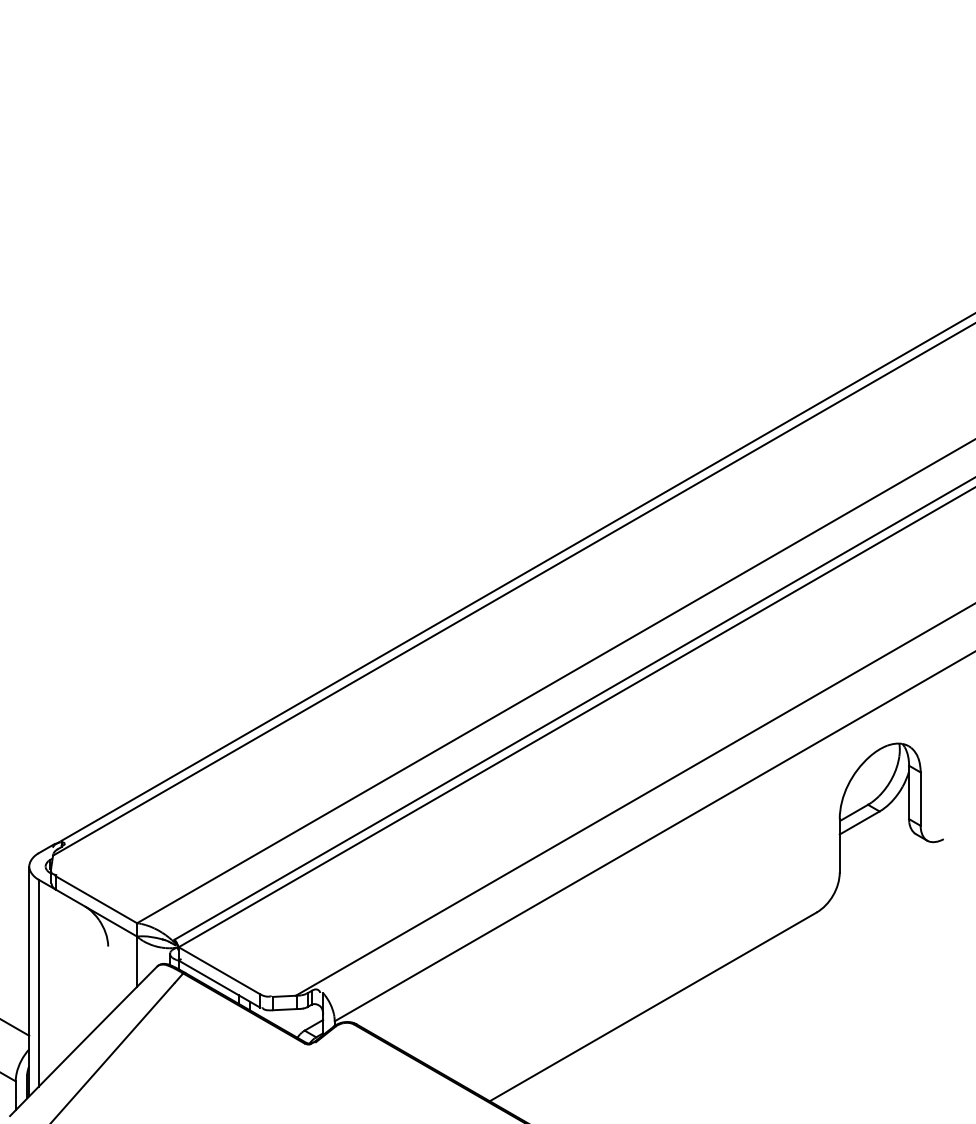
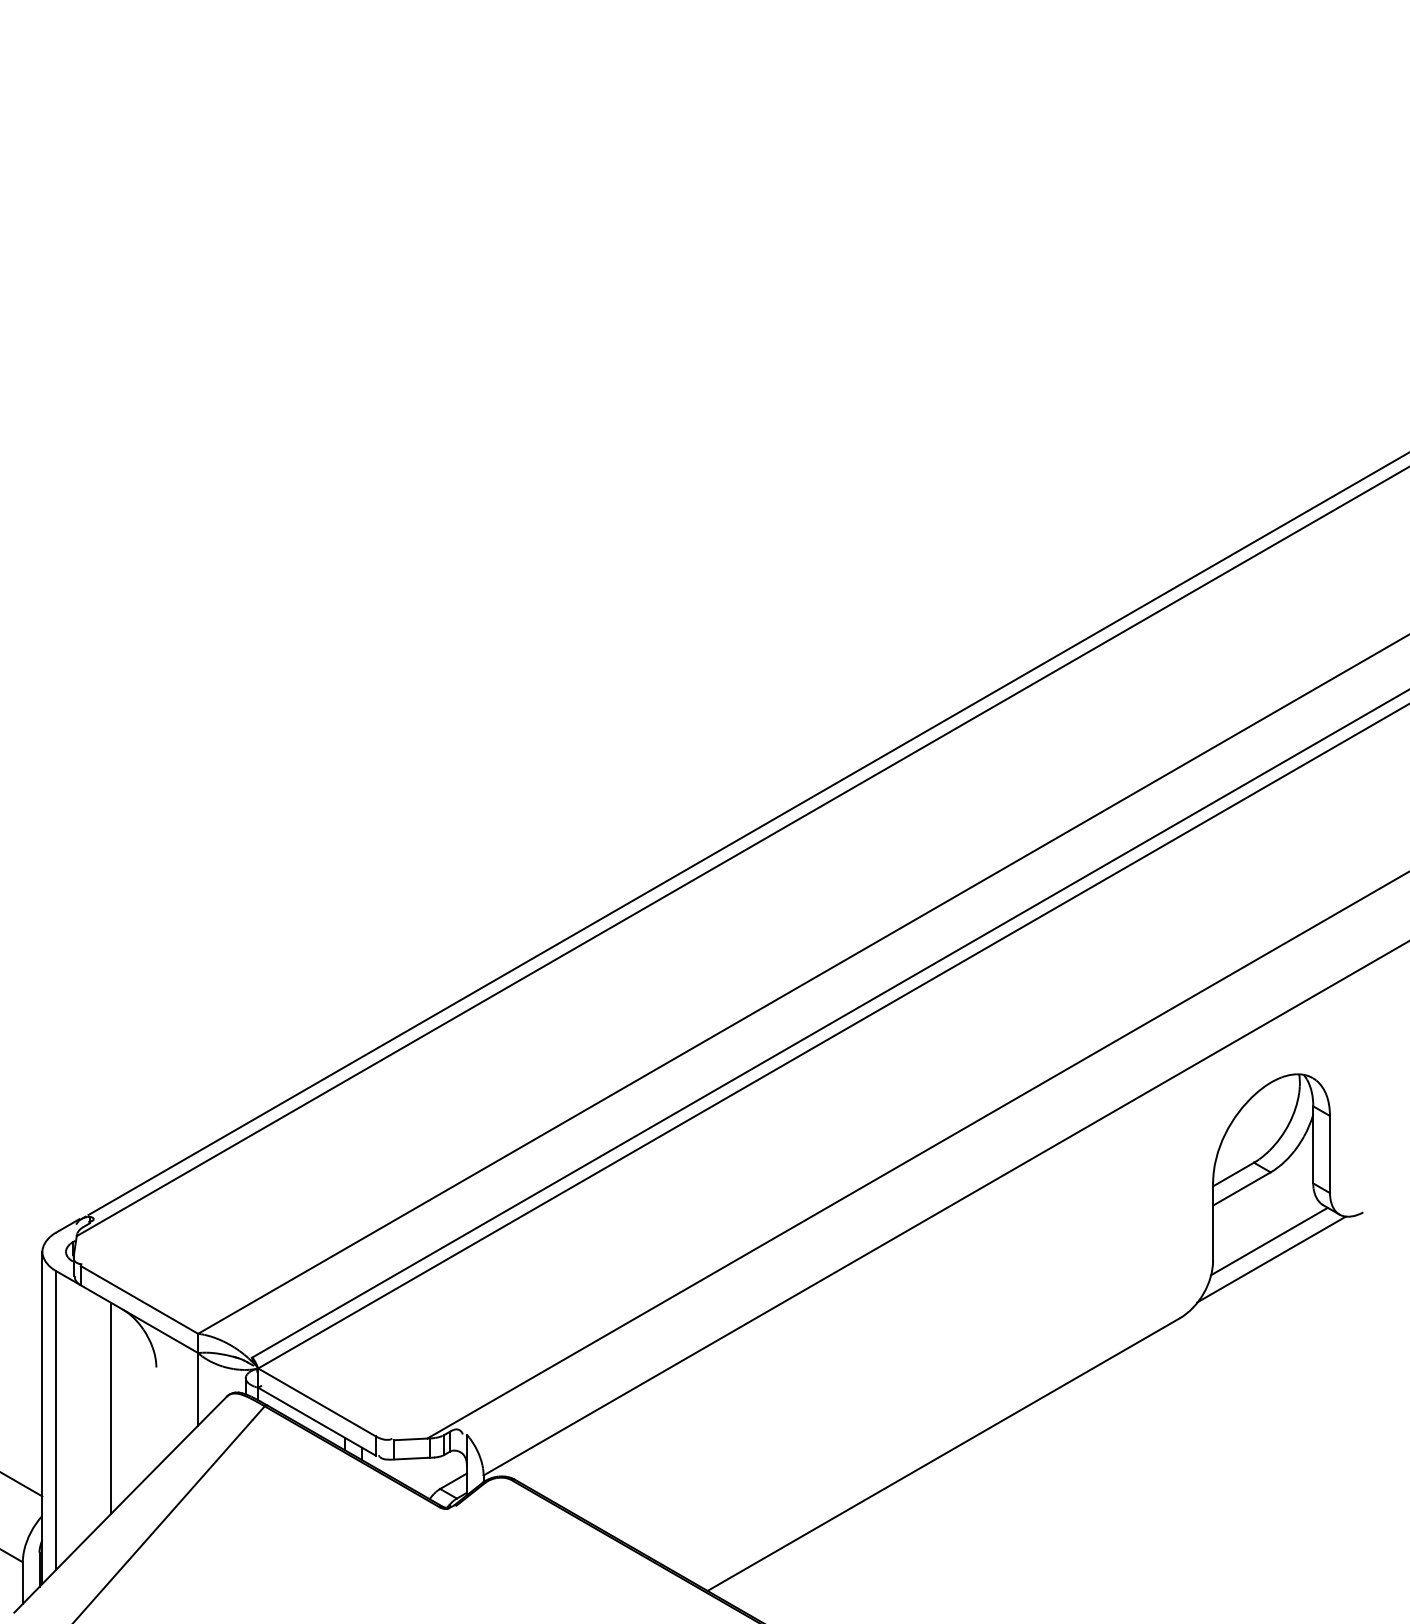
line: (878, 859) -> (1269, 1241), added
line: (879, 871) -> (1270, 1259), added
line: (77, 974) -> (112, 1407), added

